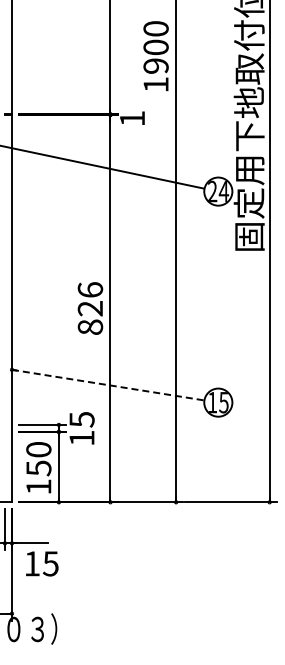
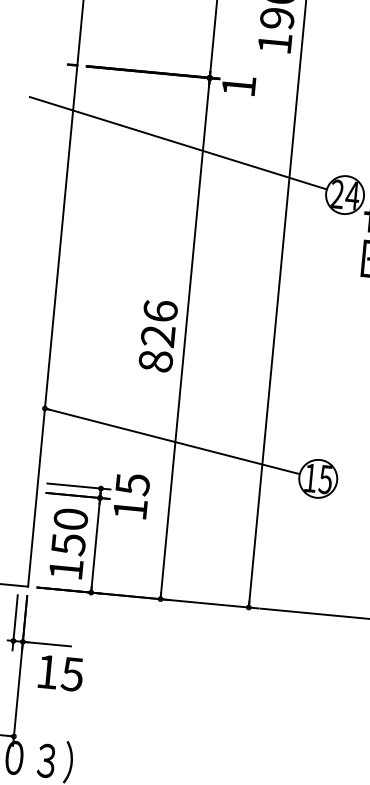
line: (108, 385) -> (172, 441), dashed -> solid

